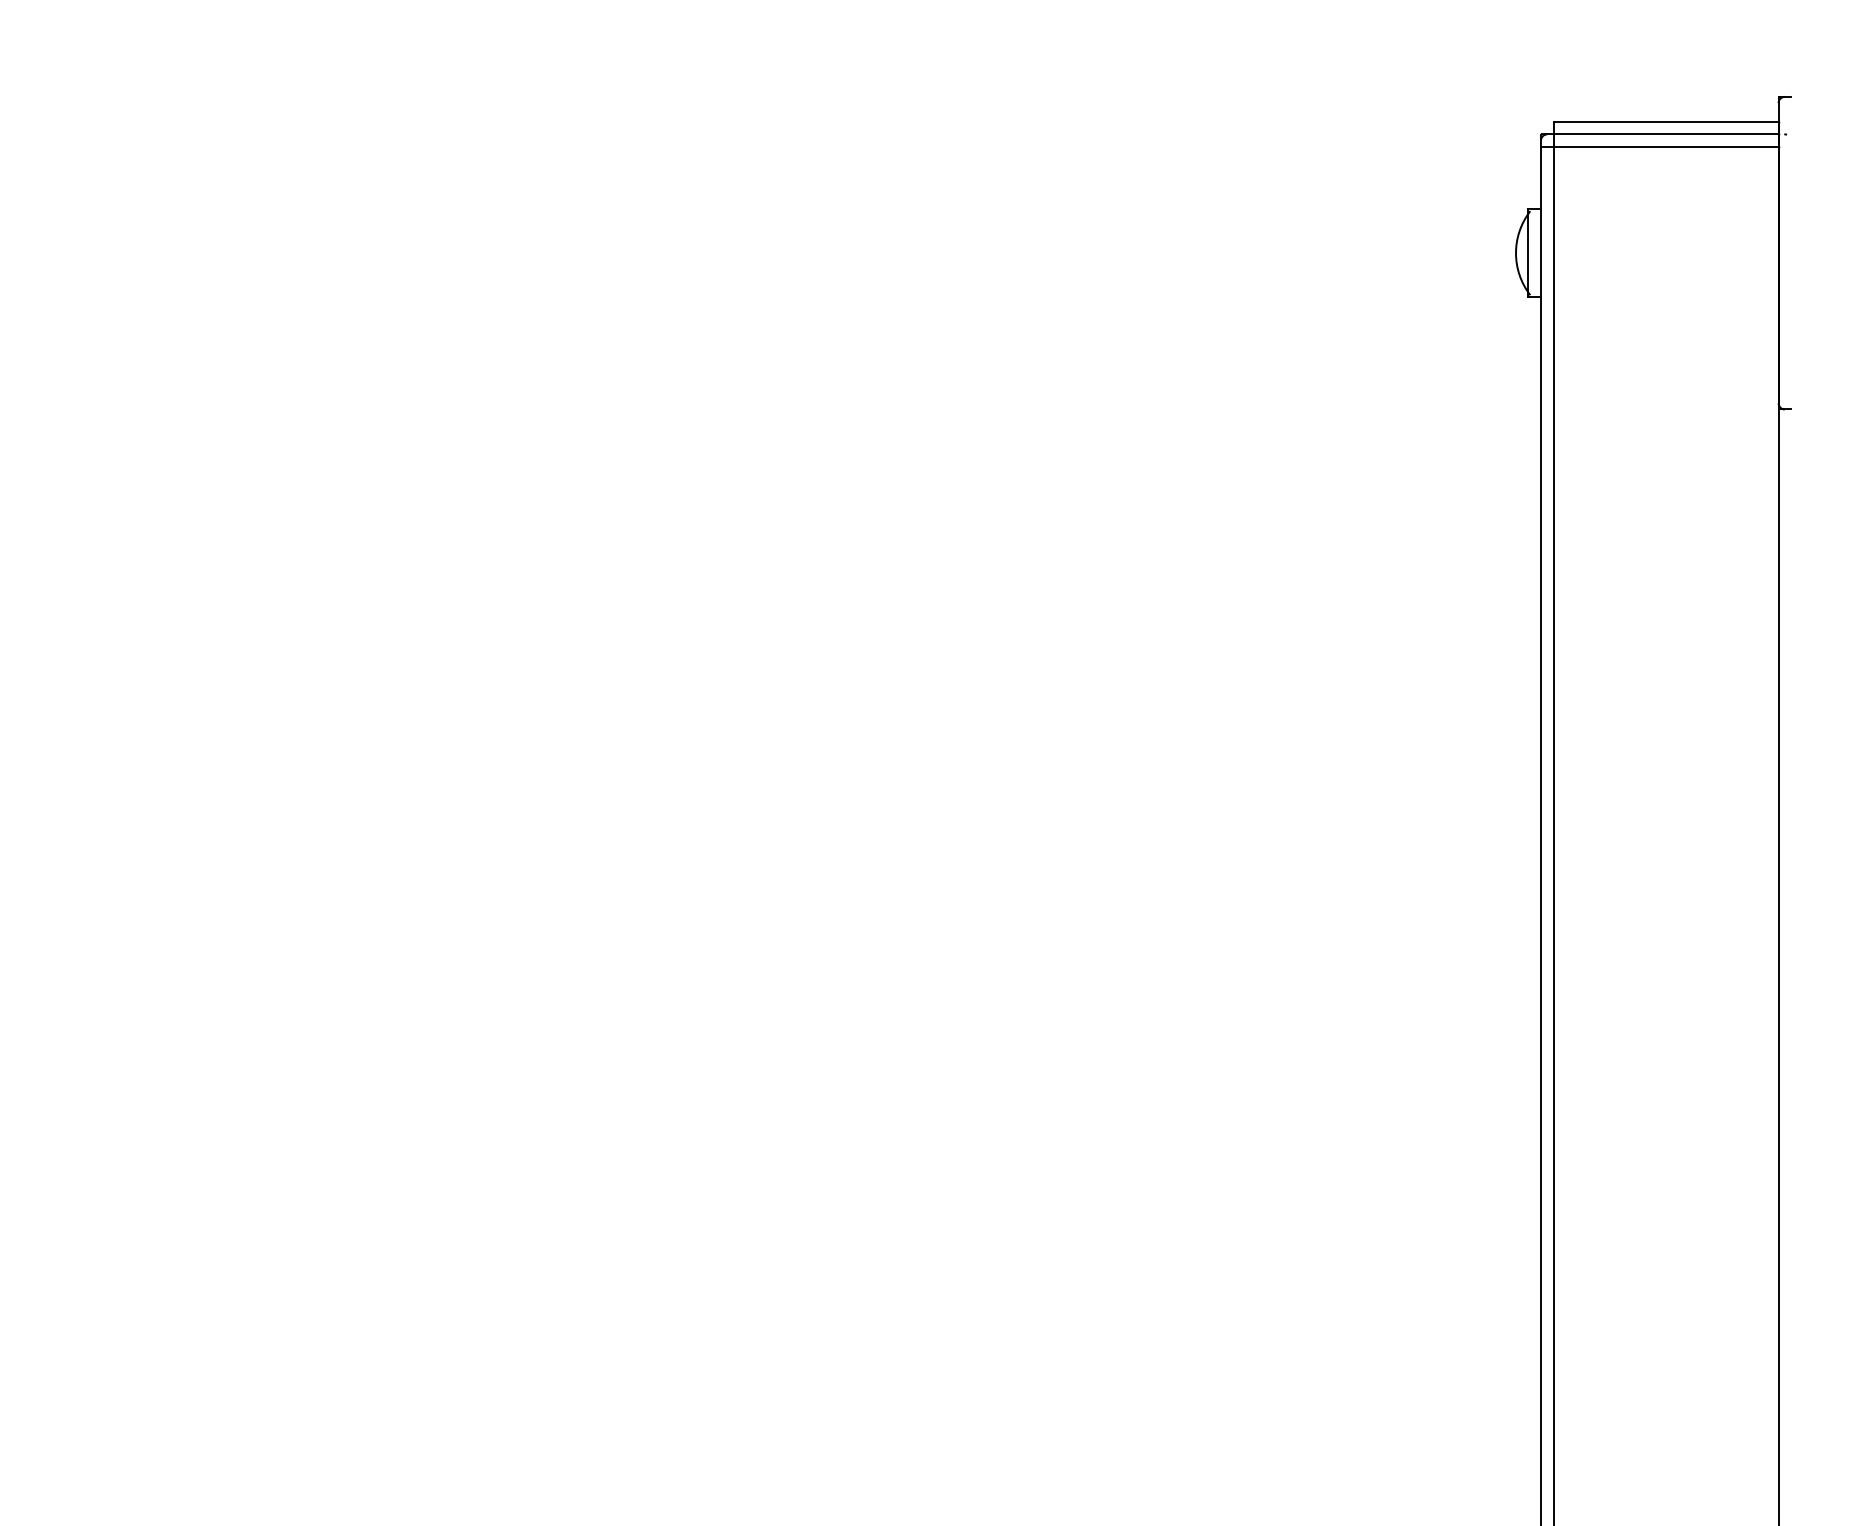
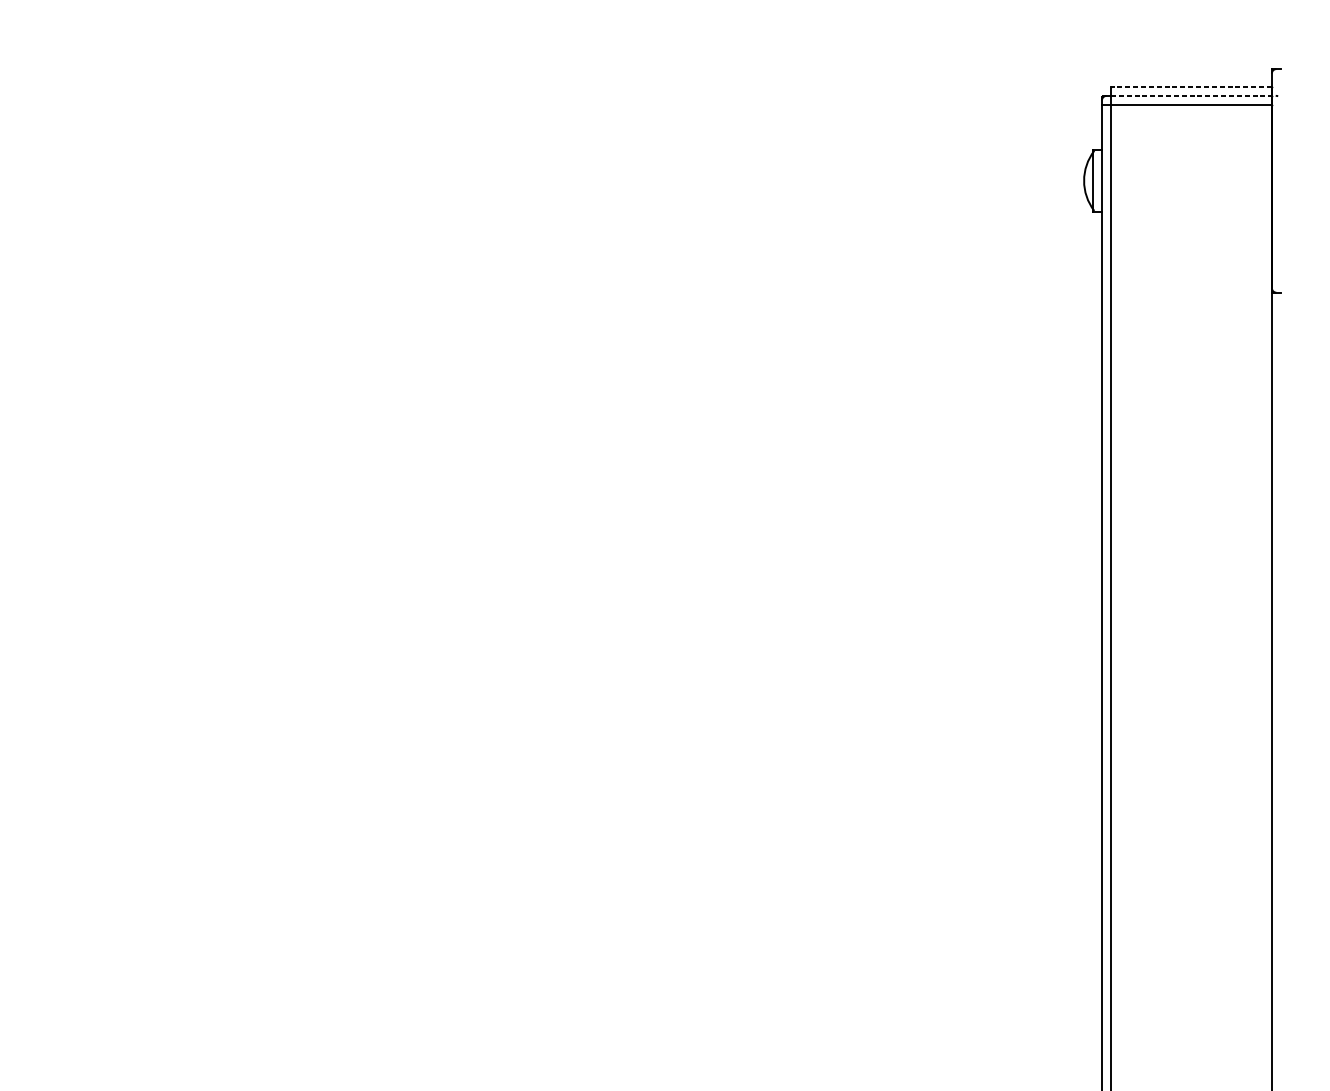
line: (1666, 121) -> (1191, 86), solid -> dashed
line: (1666, 134) -> (1191, 95), solid -> dashed

